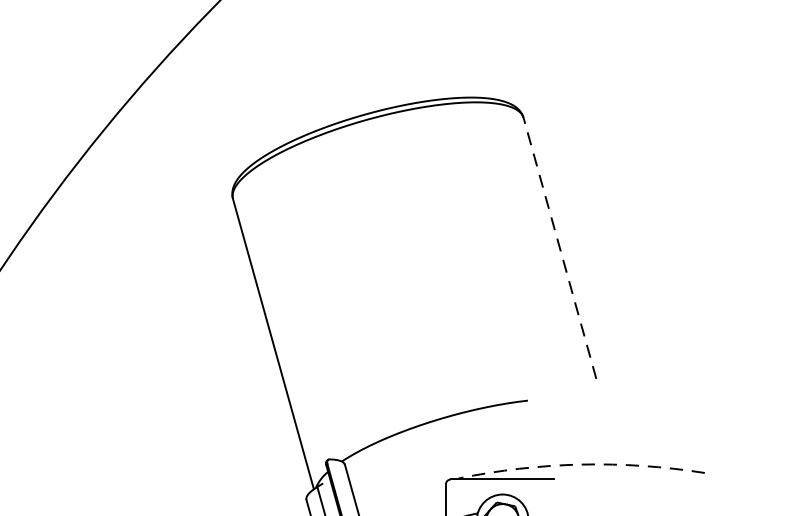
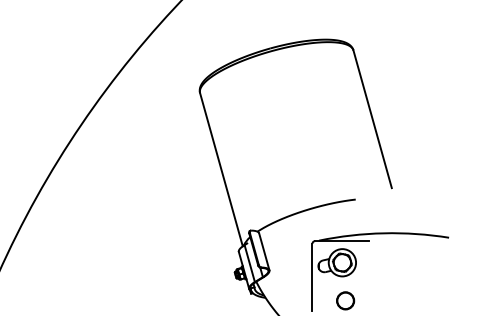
line: (559, 248) -> (372, 119), dashed -> solid
arc: (580, 464) -> (383, 233), dashed -> solid

